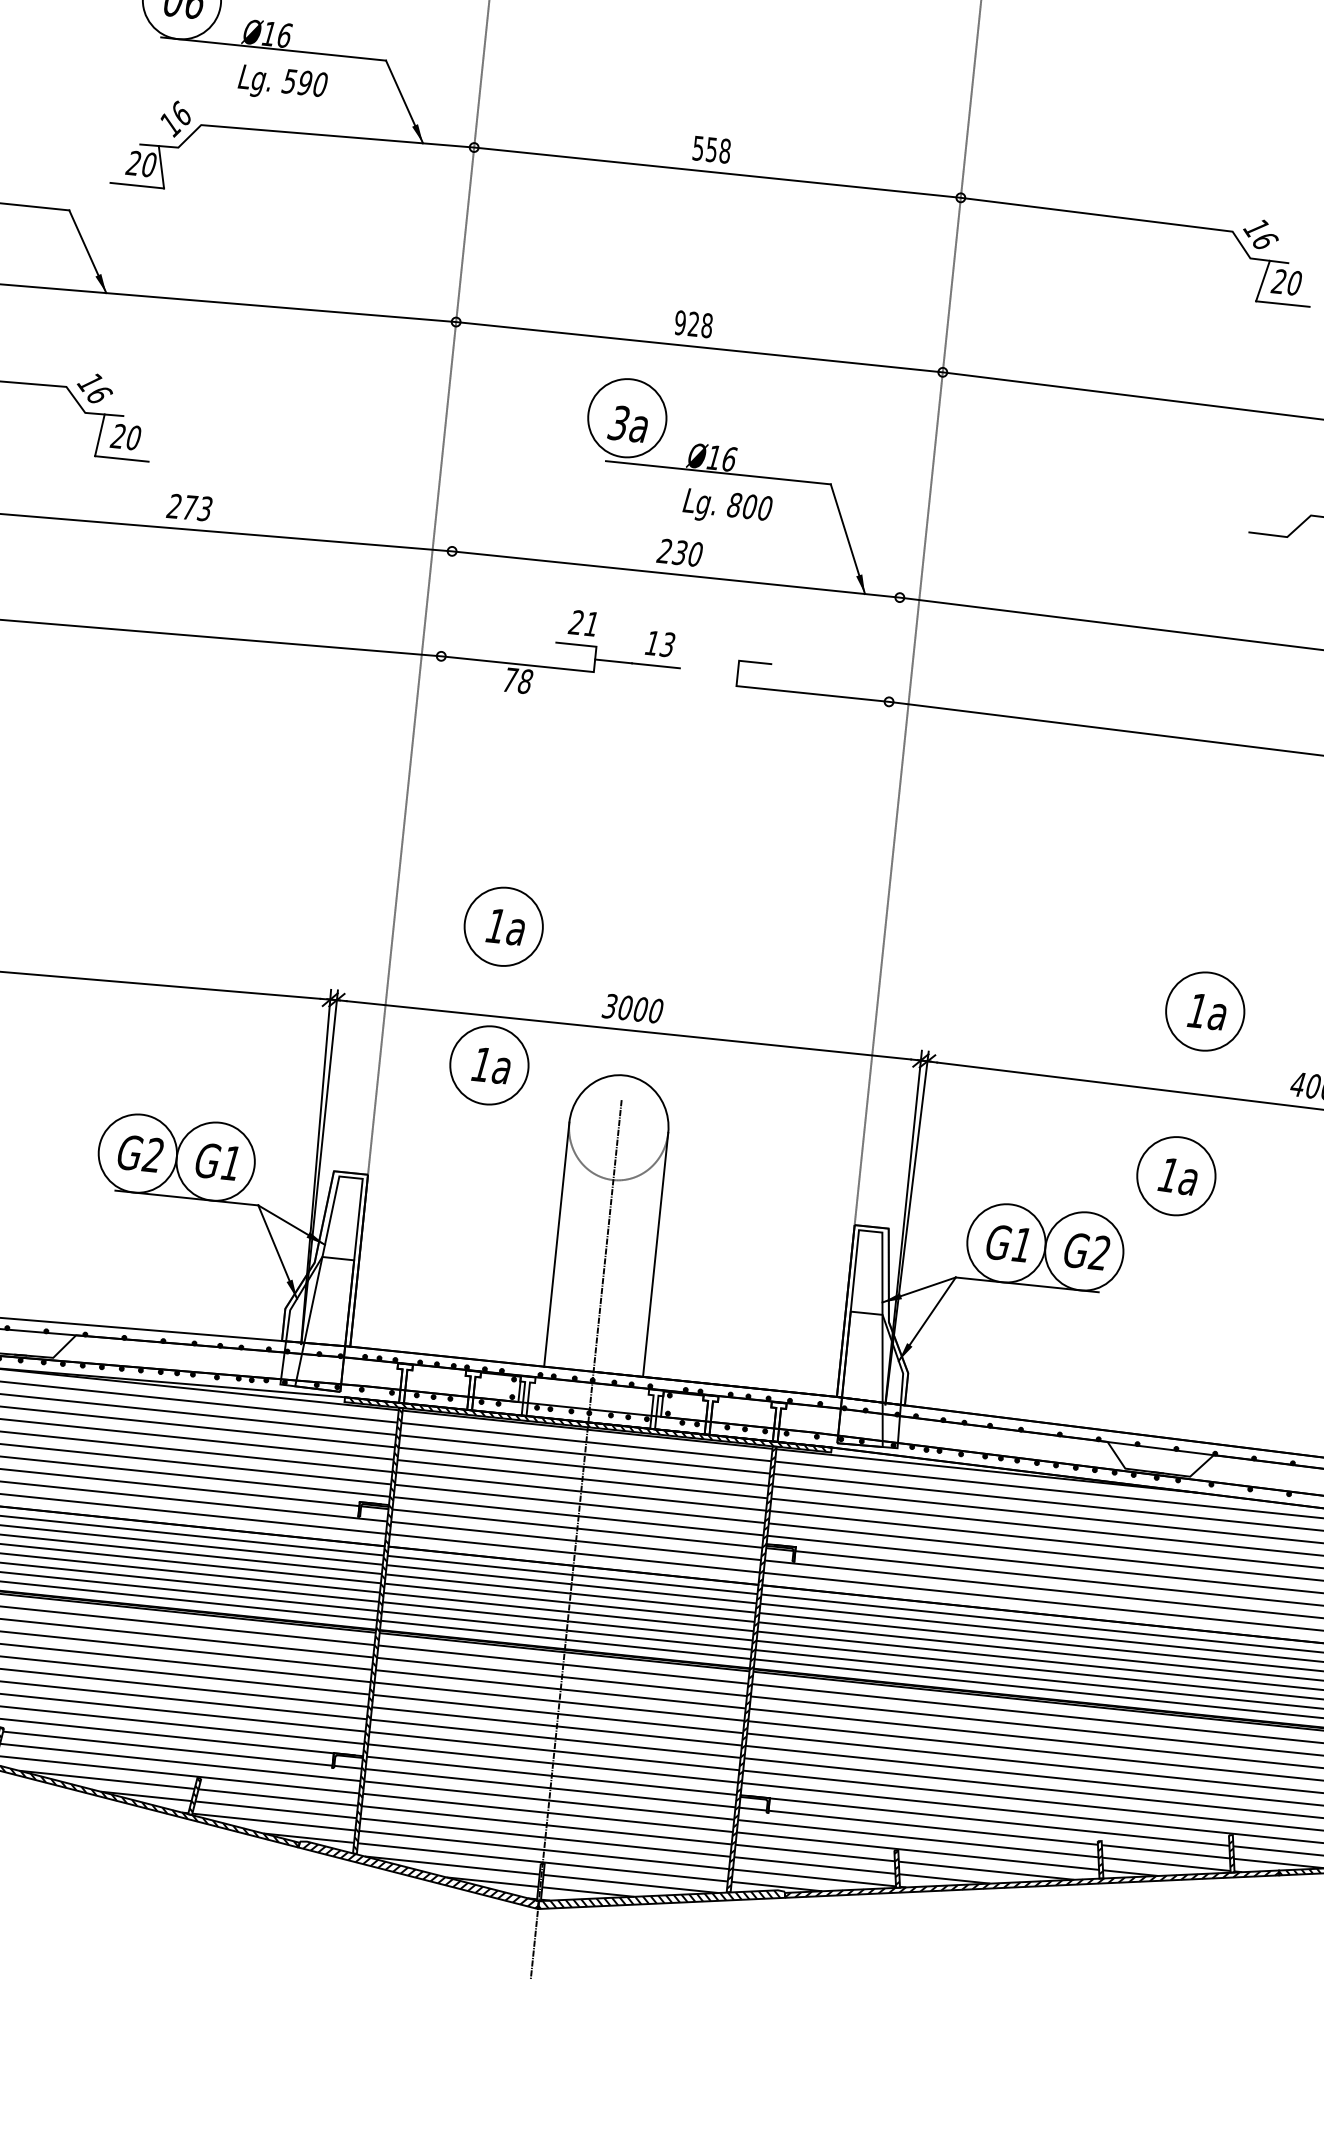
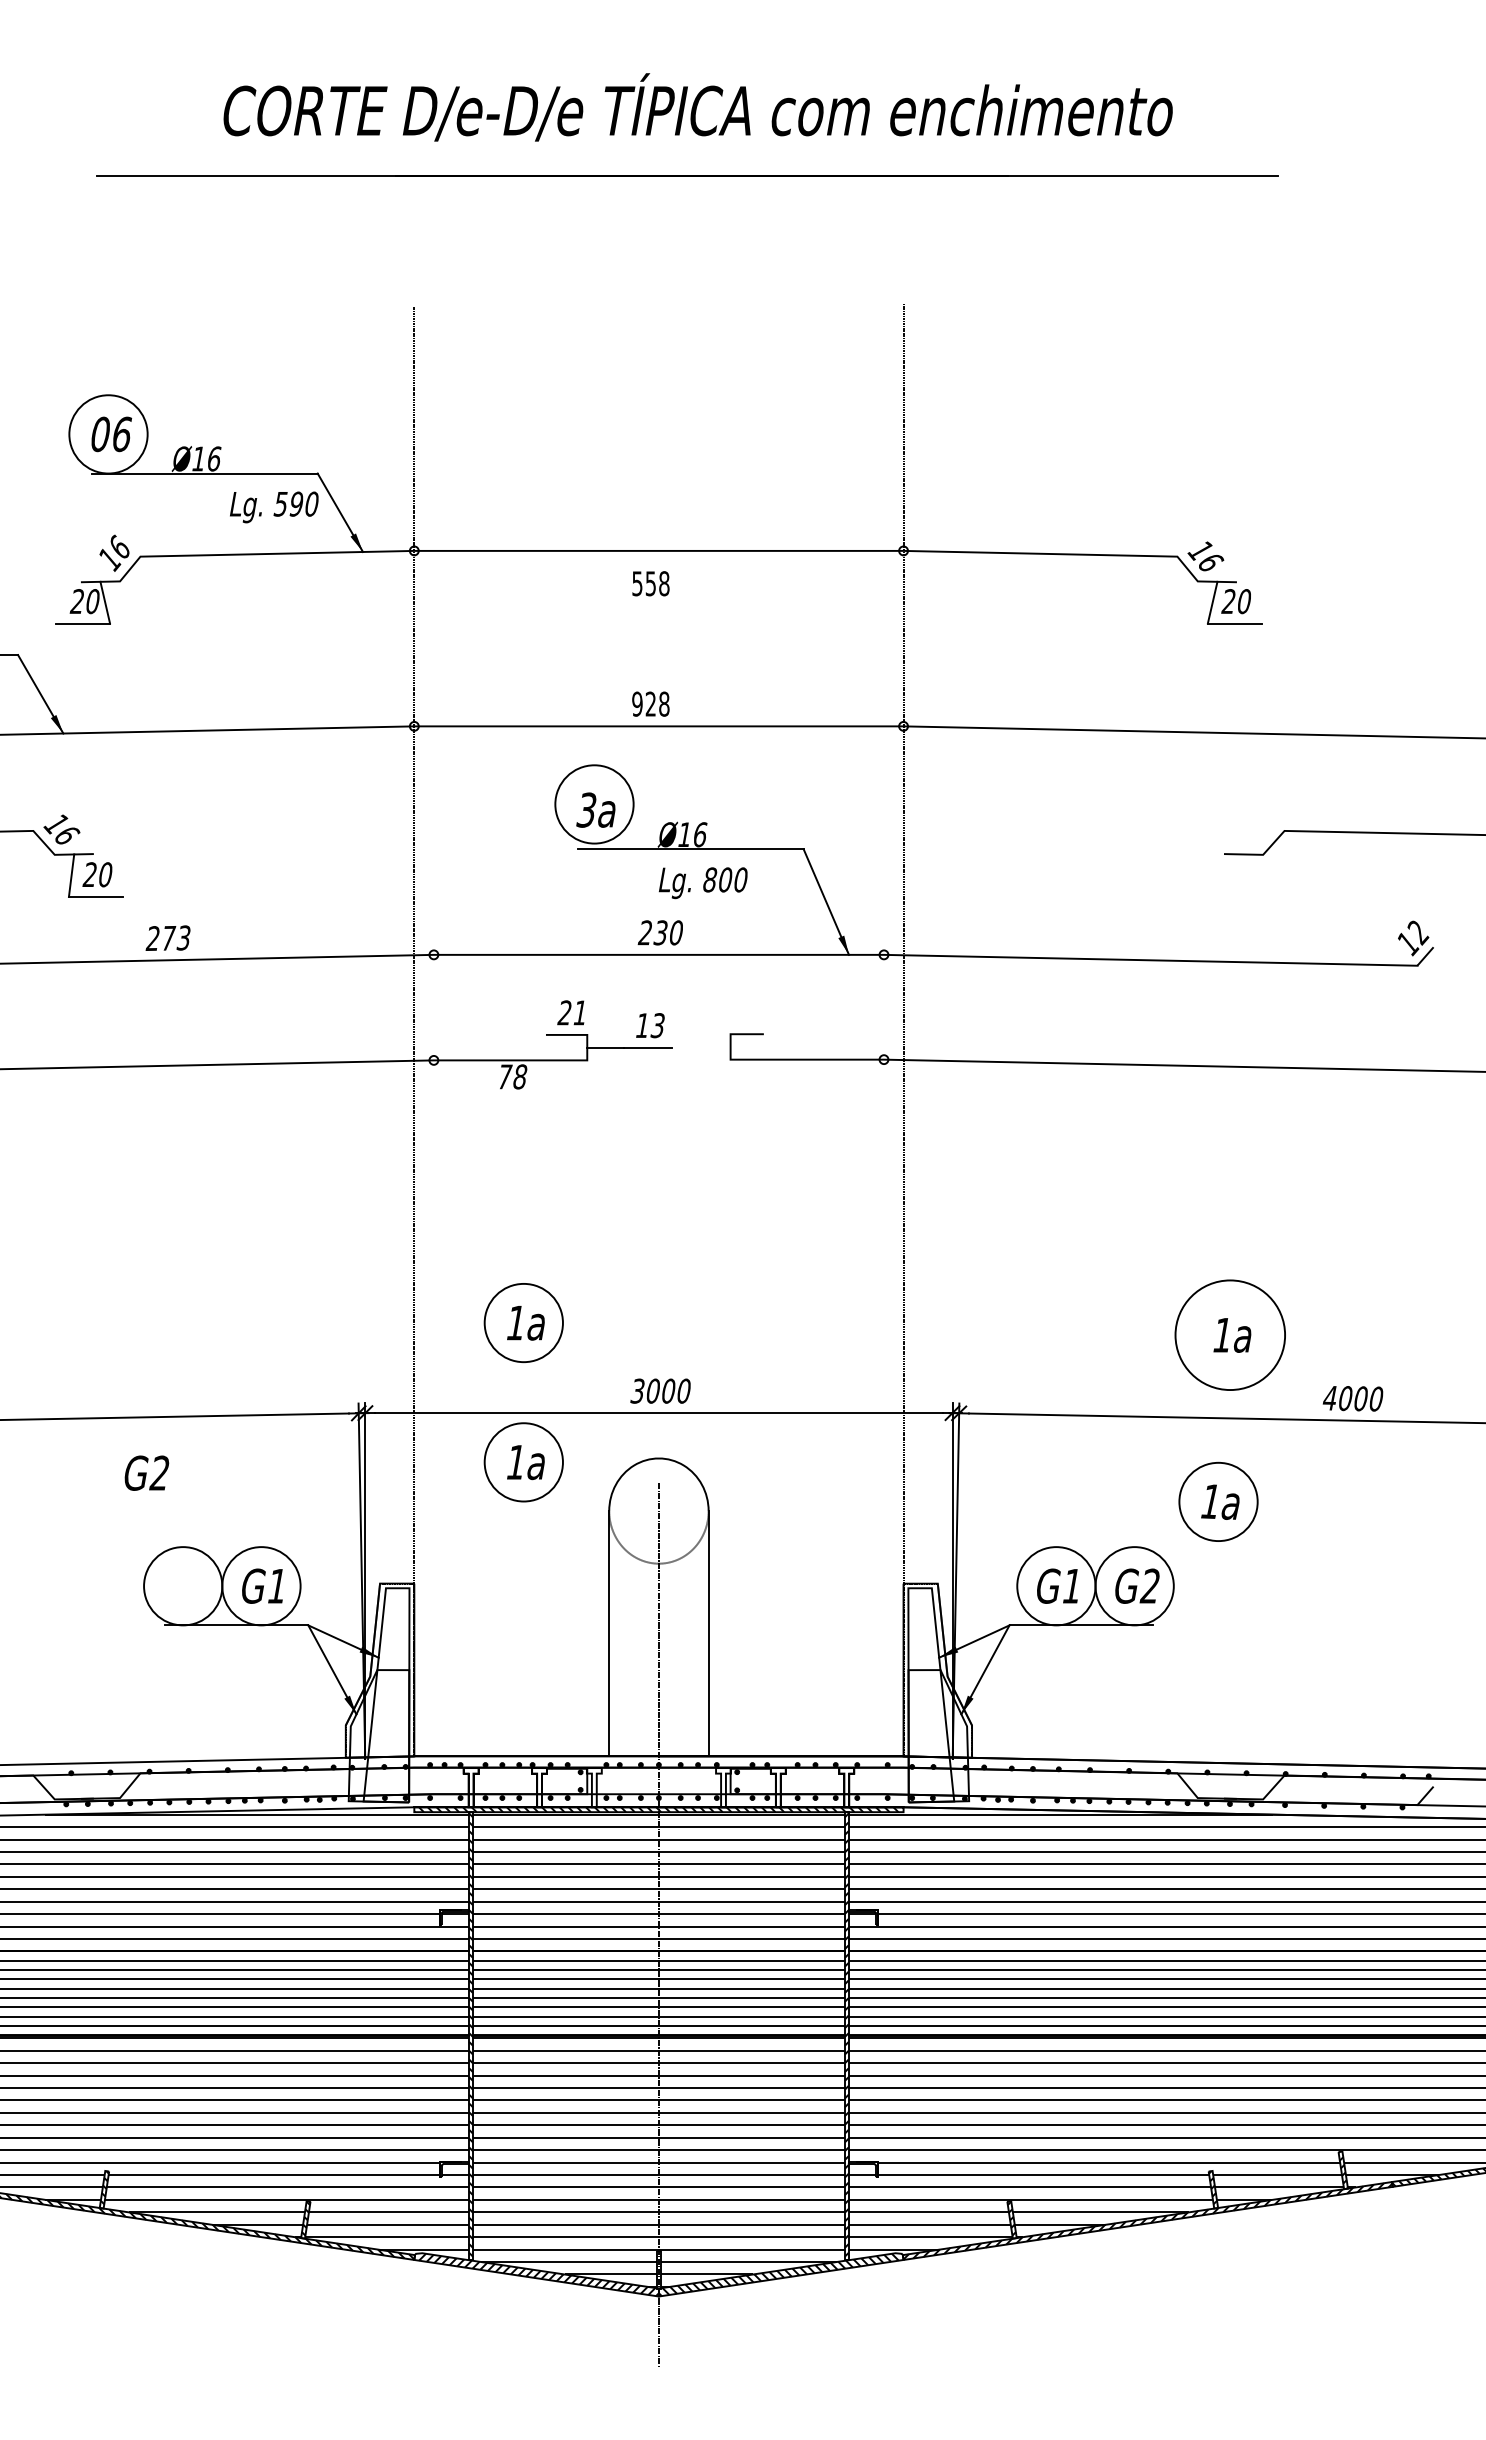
text: (282, 84) -> (274, 507), moved
text: (711, 149) -> (650, 583), moved
circle: (1205, 1011) -> (1230, 1335), size x1.4
text: (140, 1153) -> (146, 1472), moved

